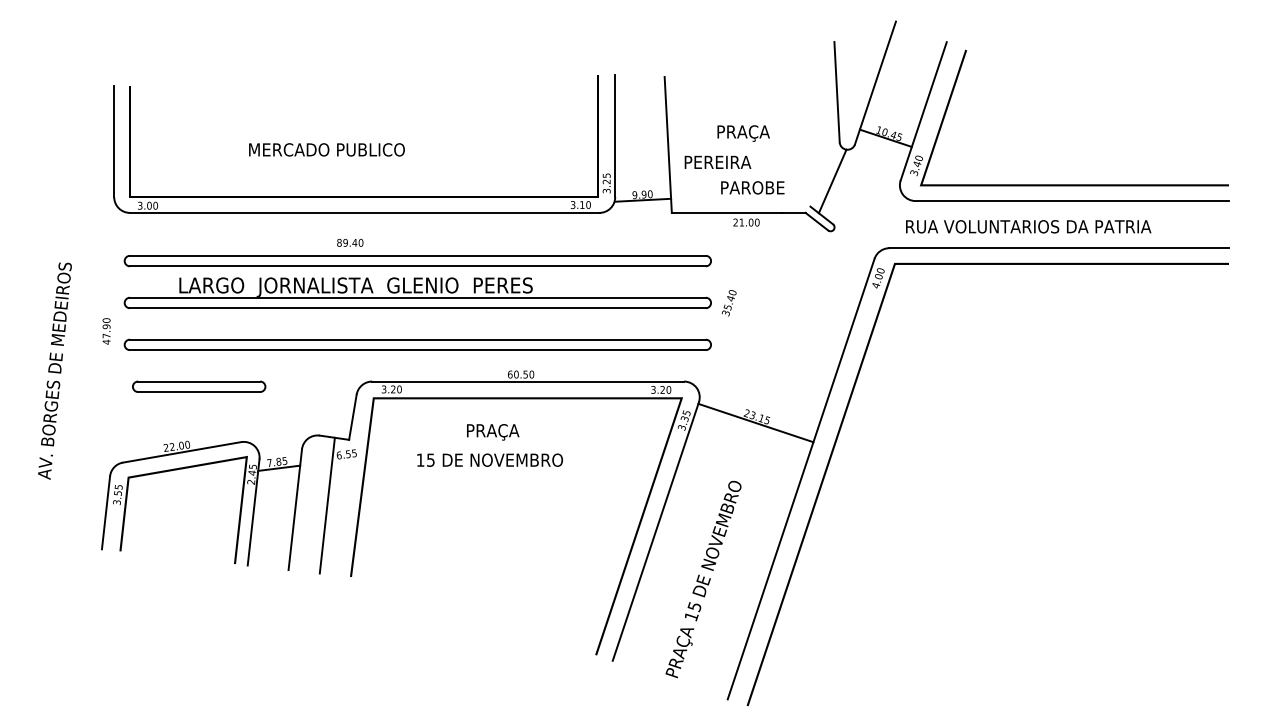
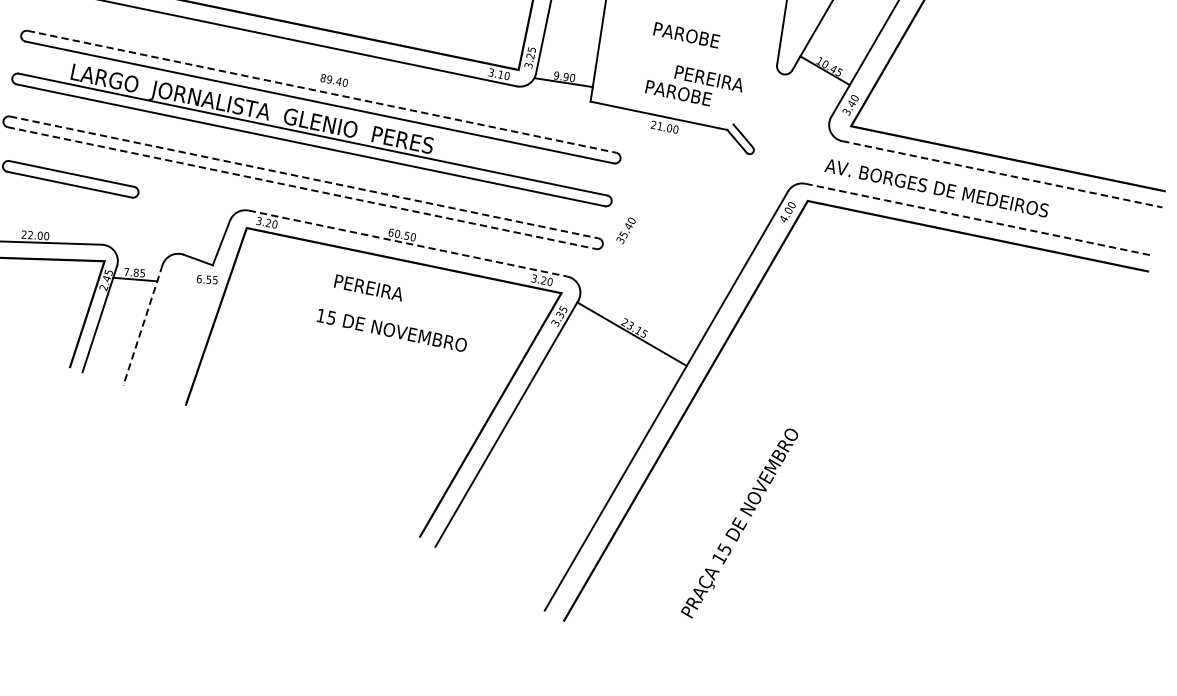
text: (753, 133) -> (690, 37), PRAÇA -> PAROBE
text: (717, 161) -> (709, 77), moved
line: (832, 181) -> (761, 103), removed
line: (1072, 201) -> (1002, 174), solid -> dashed
text: (1027, 226) -> (951, 190), RUA VOLUNTARIOS DA PATRIA -> AV. BORGES DE MEDEIROS
text: (350, 242) -> (334, 80), moved
line: (1059, 248) -> (979, 220), solid -> dashed
line: (417, 255) -> (321, 91), solid -> dashed
text: (728, 303) -> (625, 230), moved
line: (417, 339) -> (303, 177), solid -> dashed
line: (417, 350) -> (301, 188), solid -> dashed
line: (528, 381) -> (408, 243), solid -> dashed
text: (505, 432) -> (374, 290), PRAÇA -> PEREIRA
text: (489, 459) -> (391, 329), moved
line: (326, 505) -> (175, 327), removed
line: (295, 509) -> (143, 325), solid -> dashed
text: (703, 579) -> (739, 523), moved

